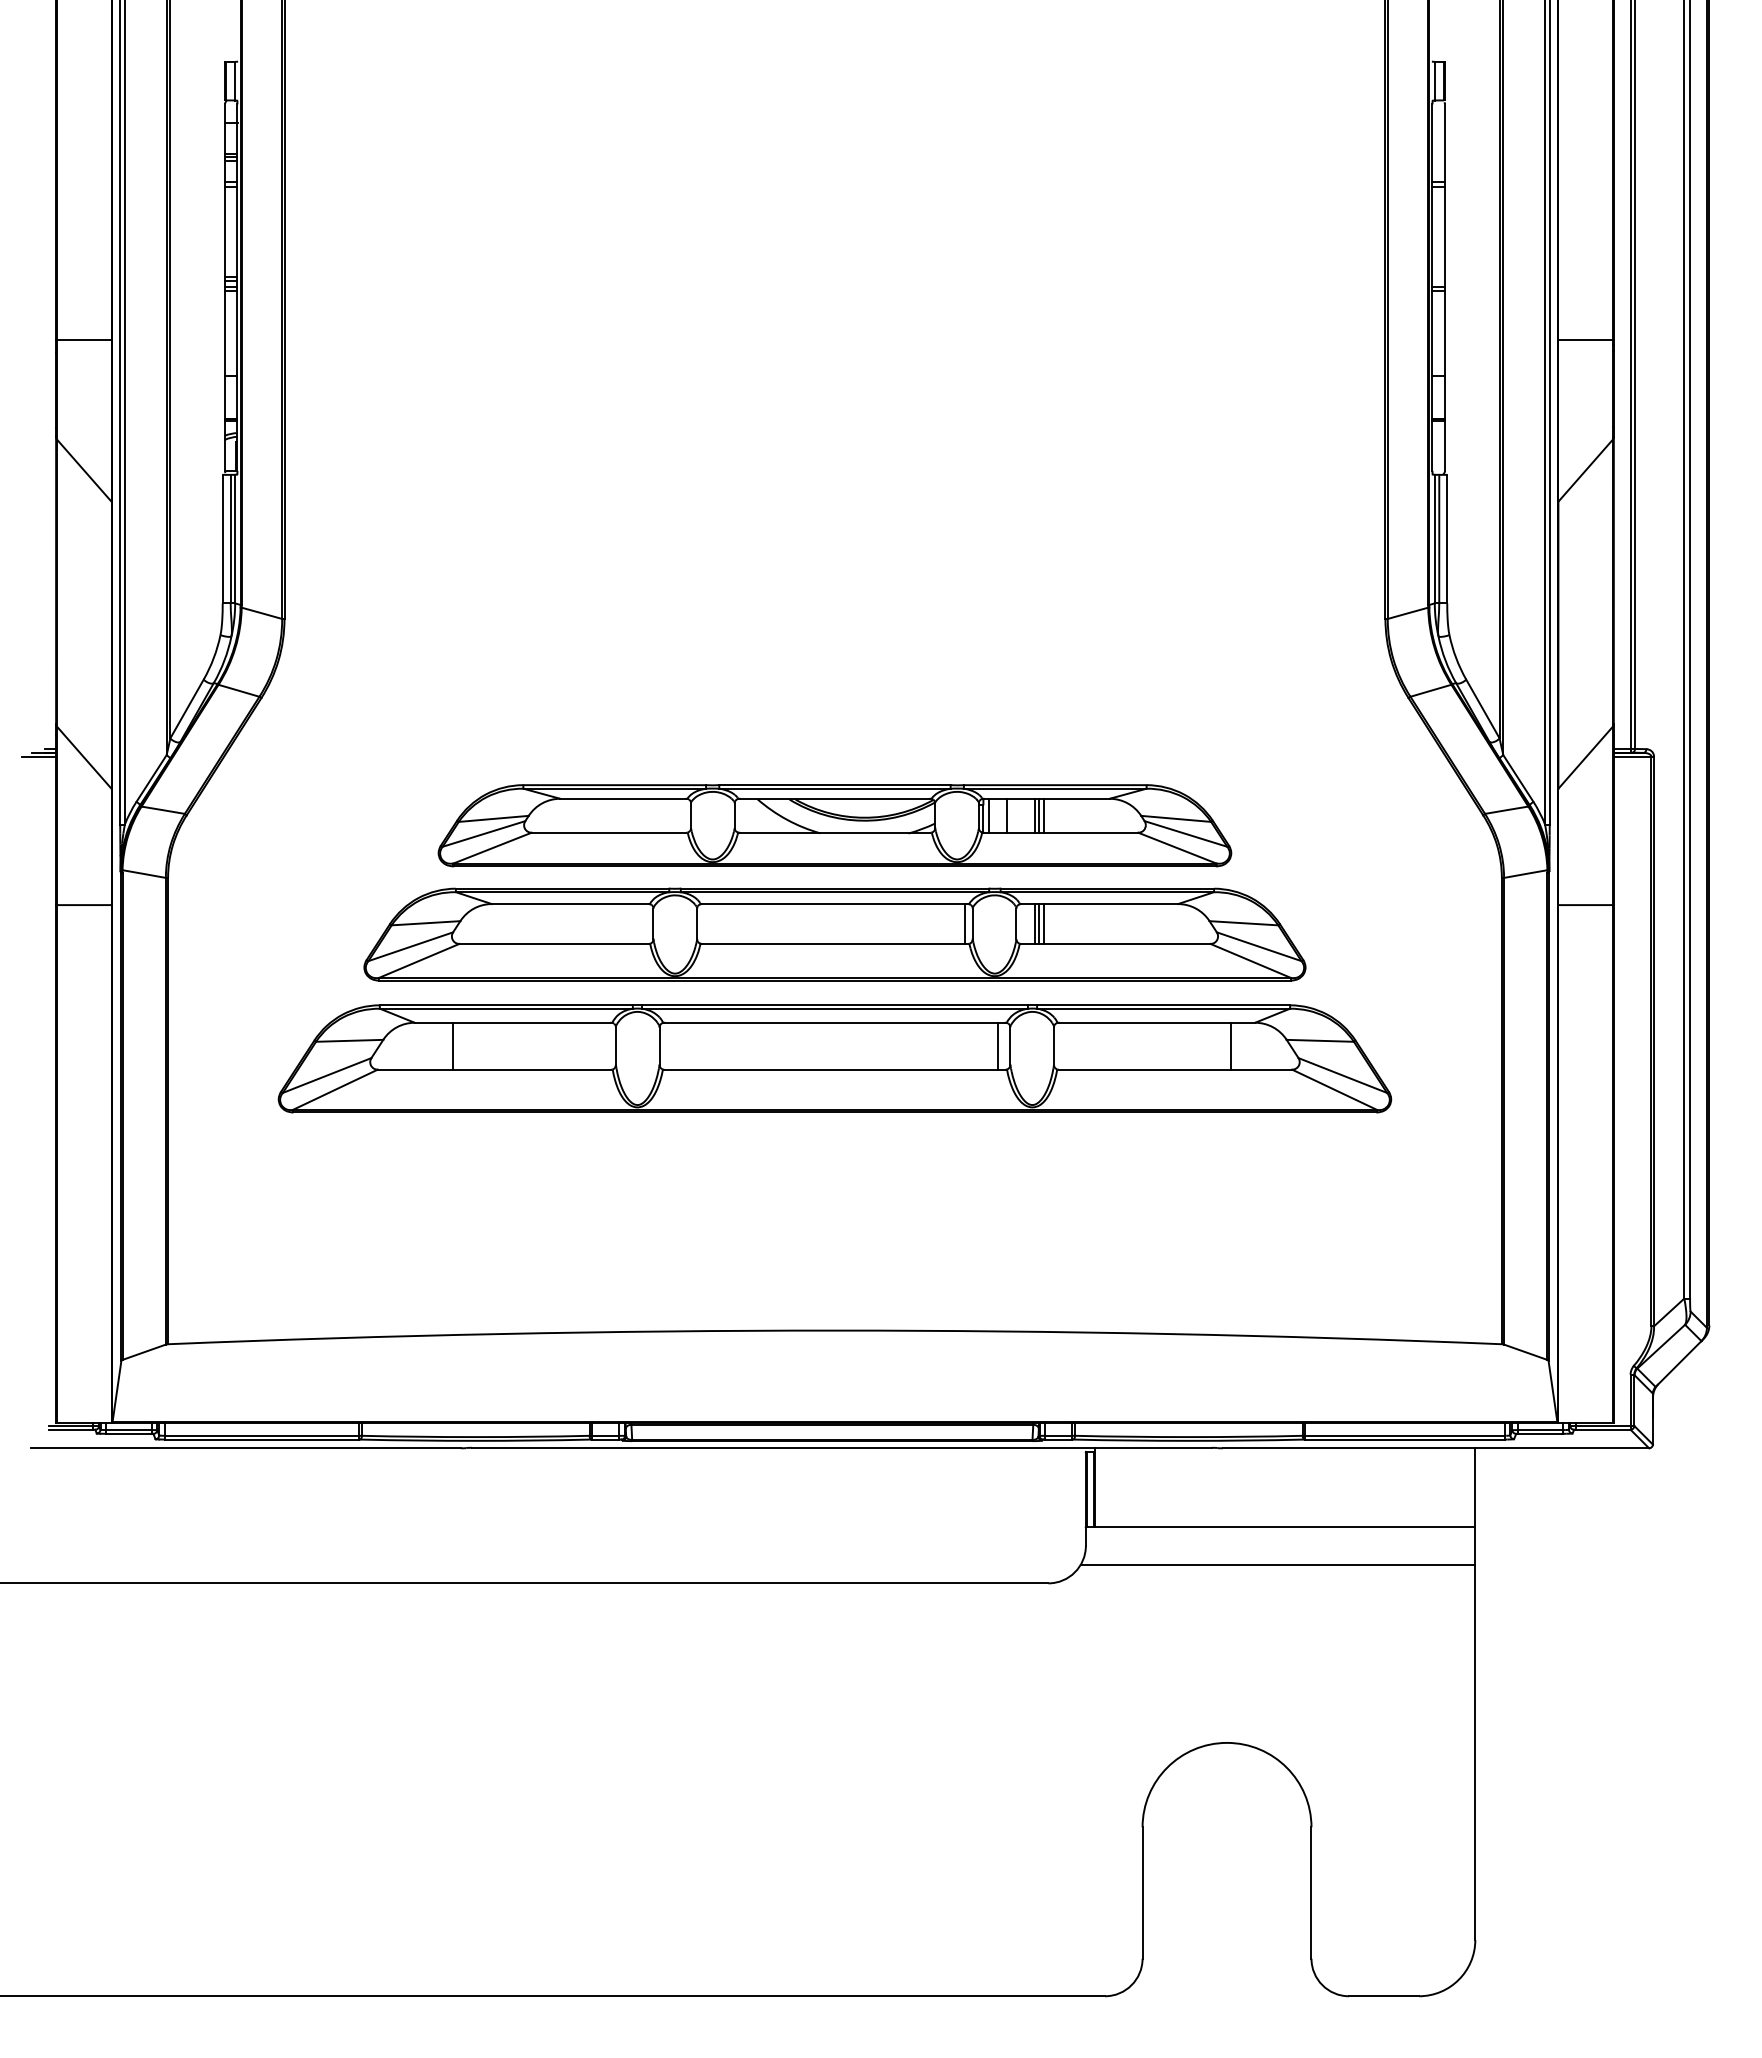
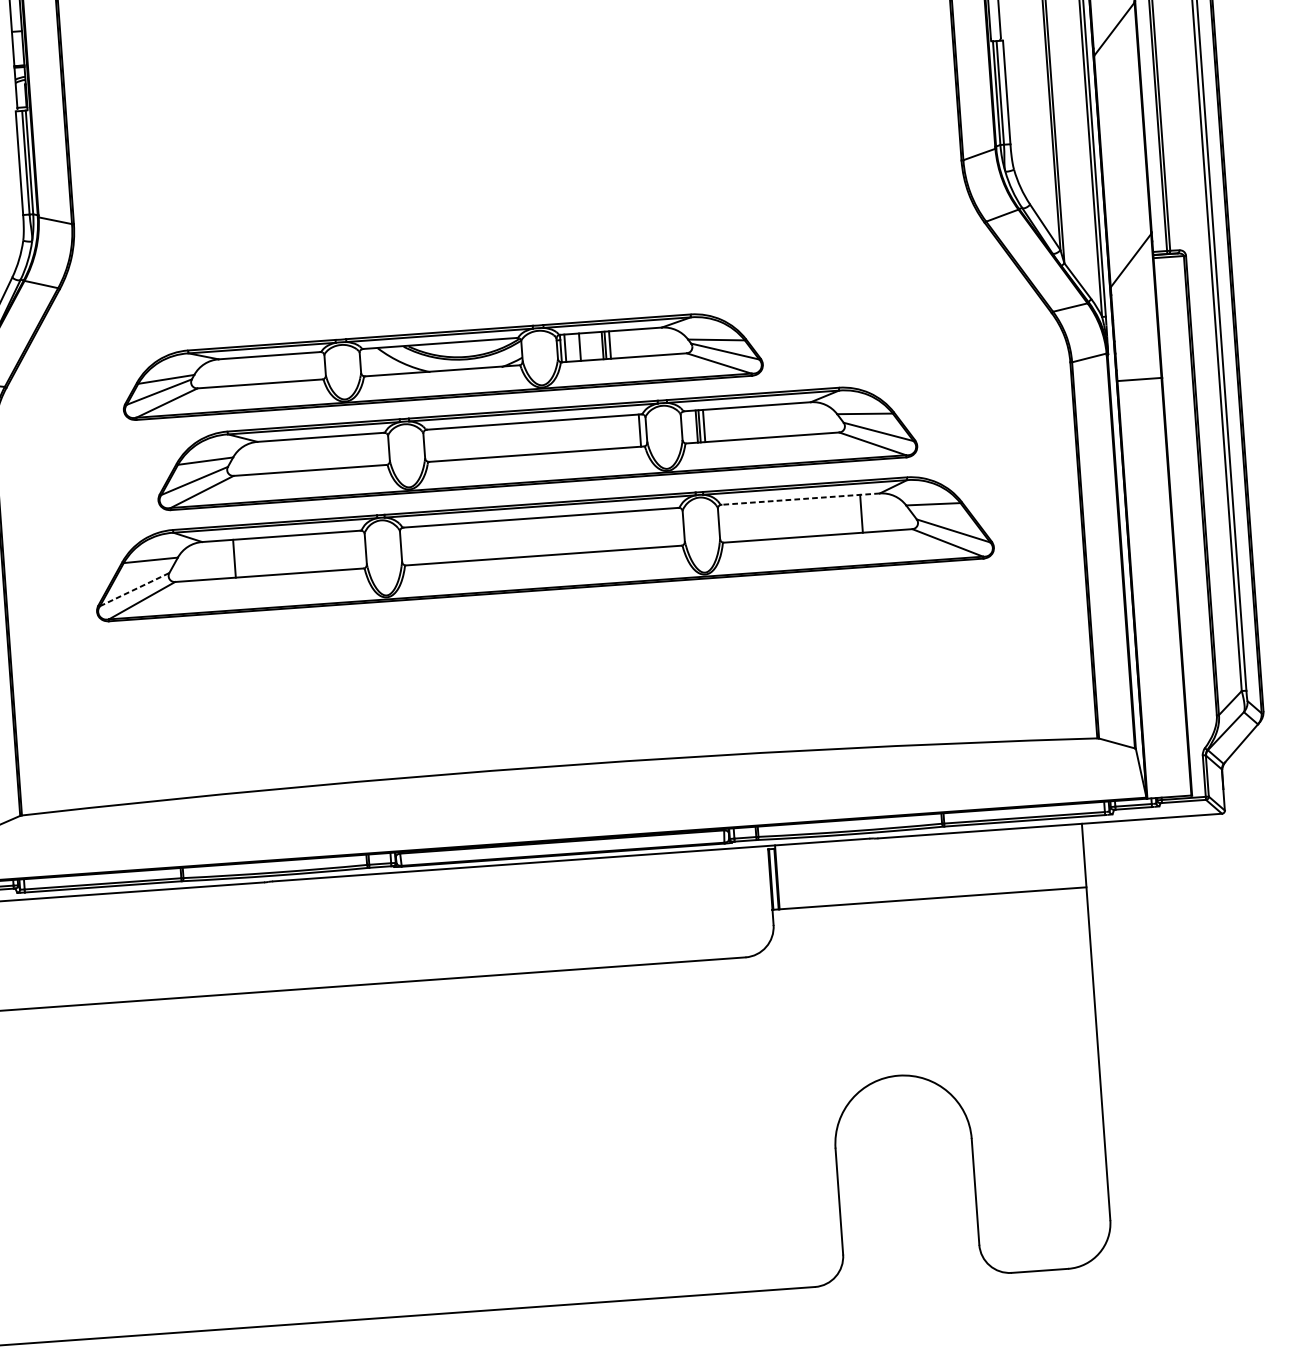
part: (834, 825) -> (441, 365), moved
line: (1156, 1022) -> (800, 498), solid -> dashed
line: (997, 1045) -> (673, 526), removed
line: (327, 1075) -> (134, 589), solid -> dashed
line: (1277, 1564) -> (929, 928), removed

